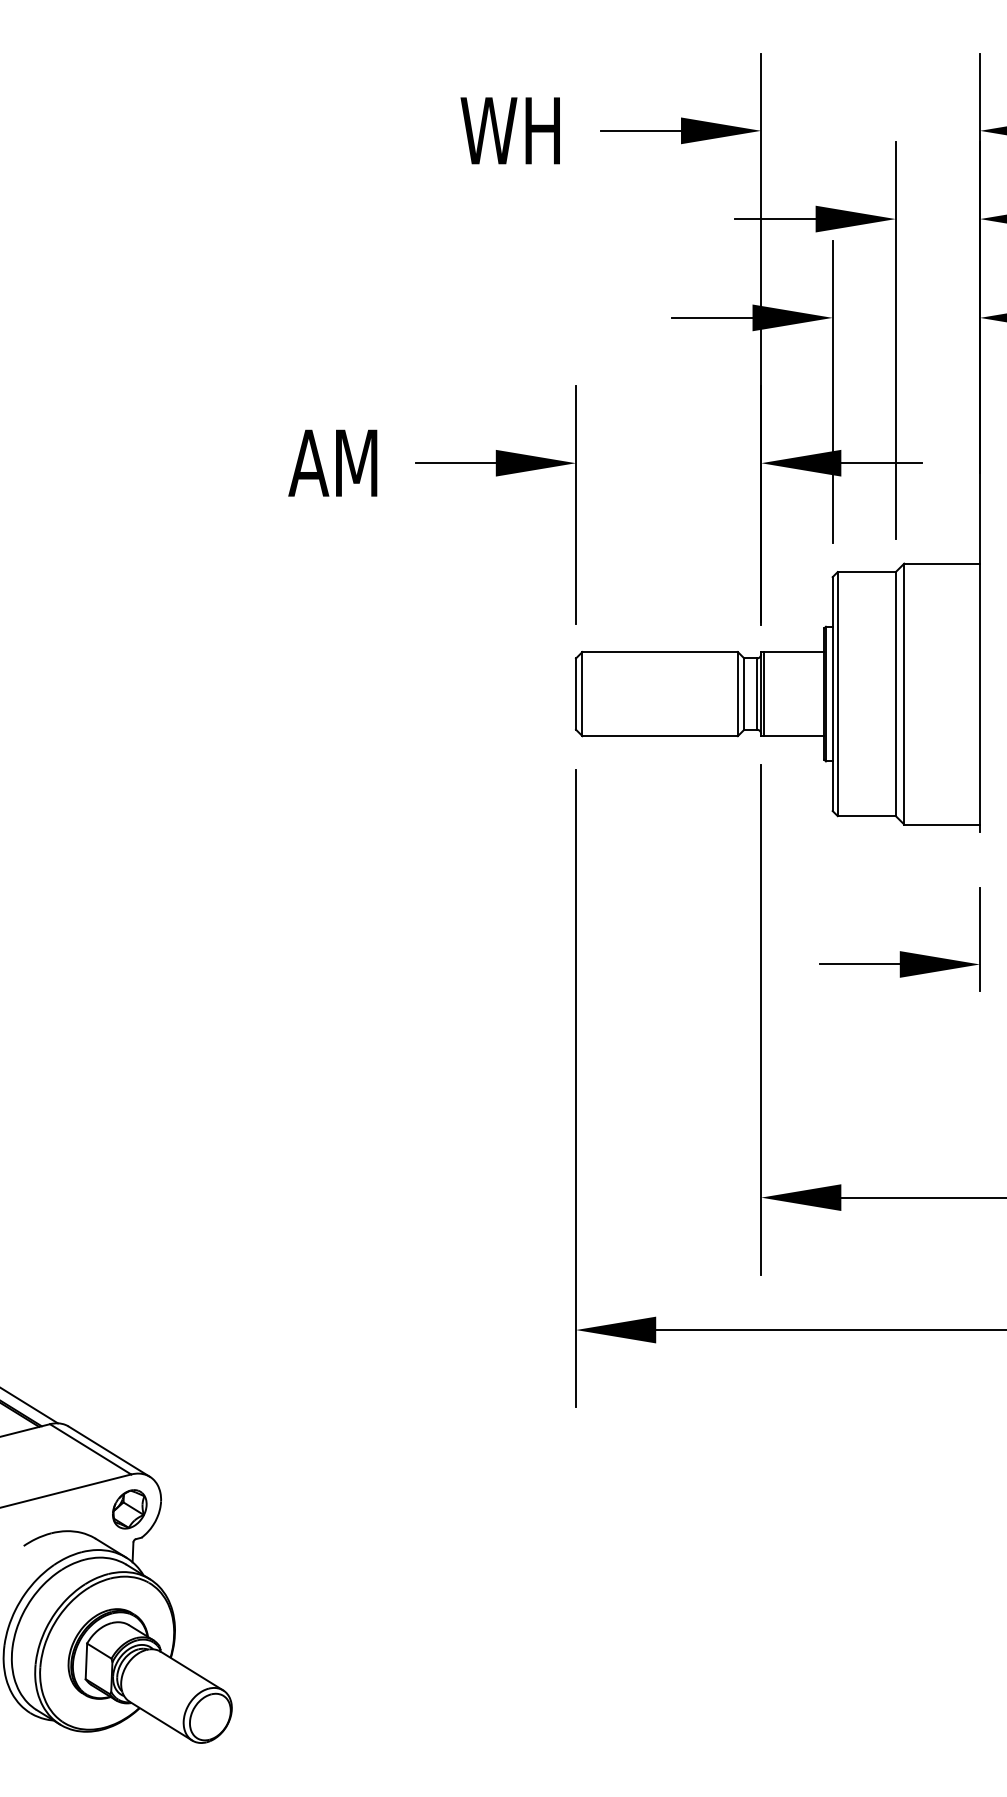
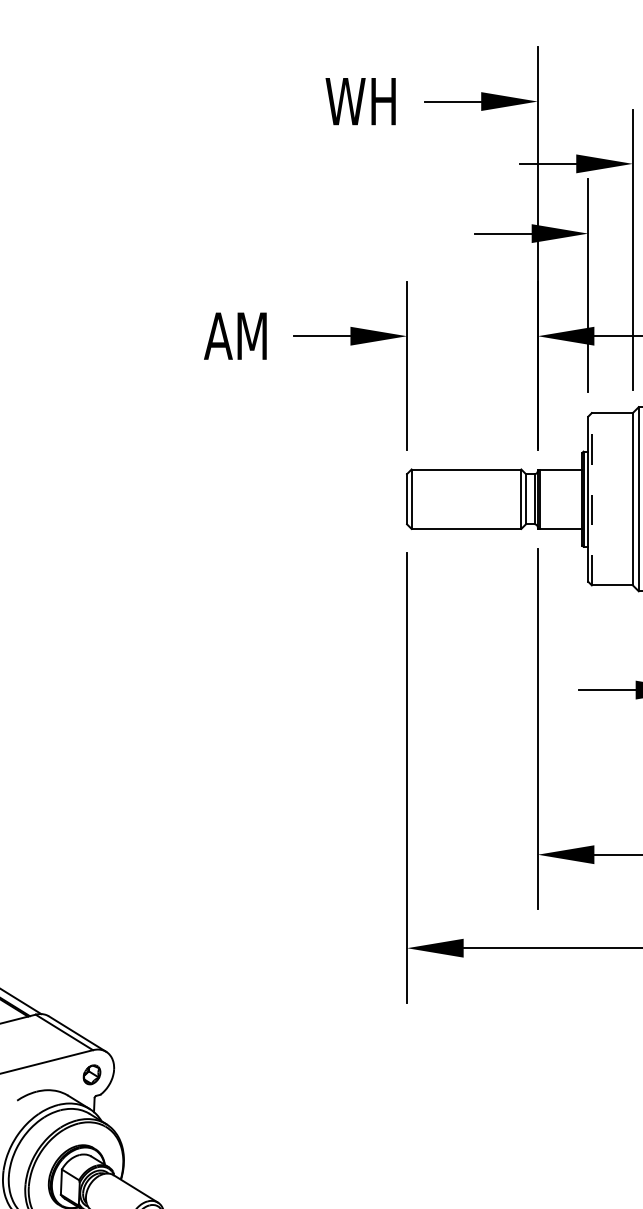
line: (837, 693) -> (591, 498), solid -> dashed
part: (129, 1509) -> (91, 1074), size x0.7

